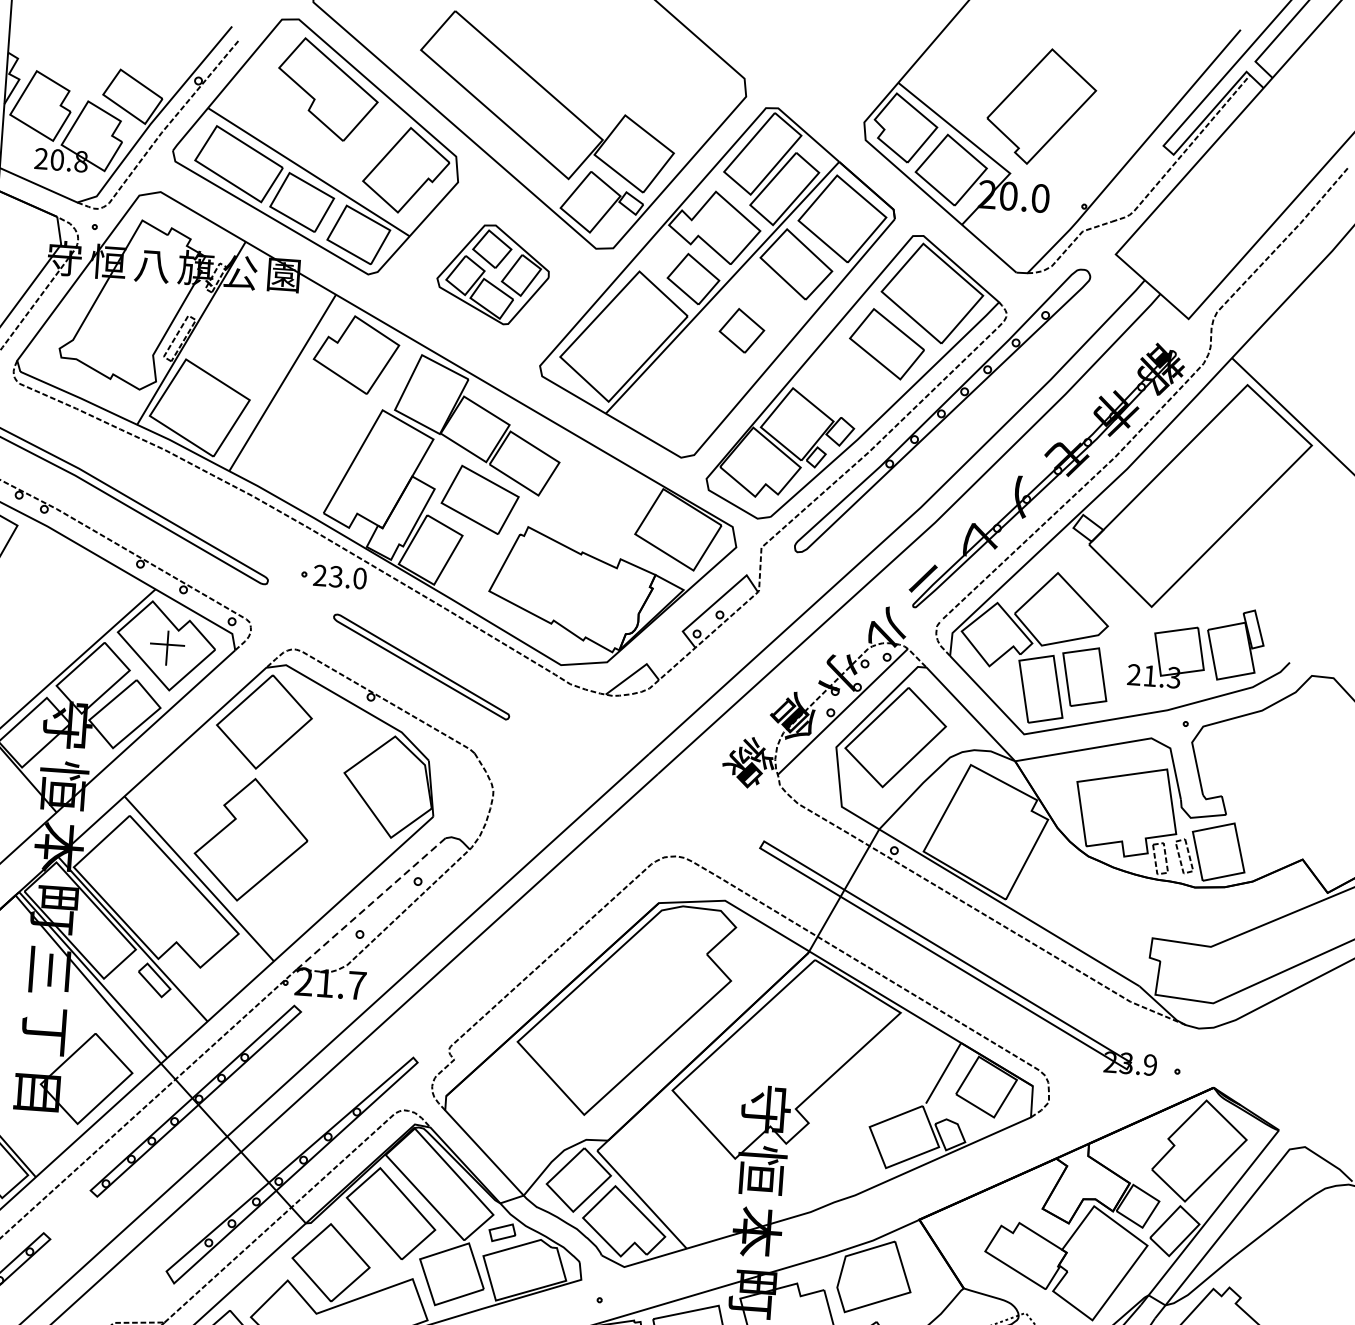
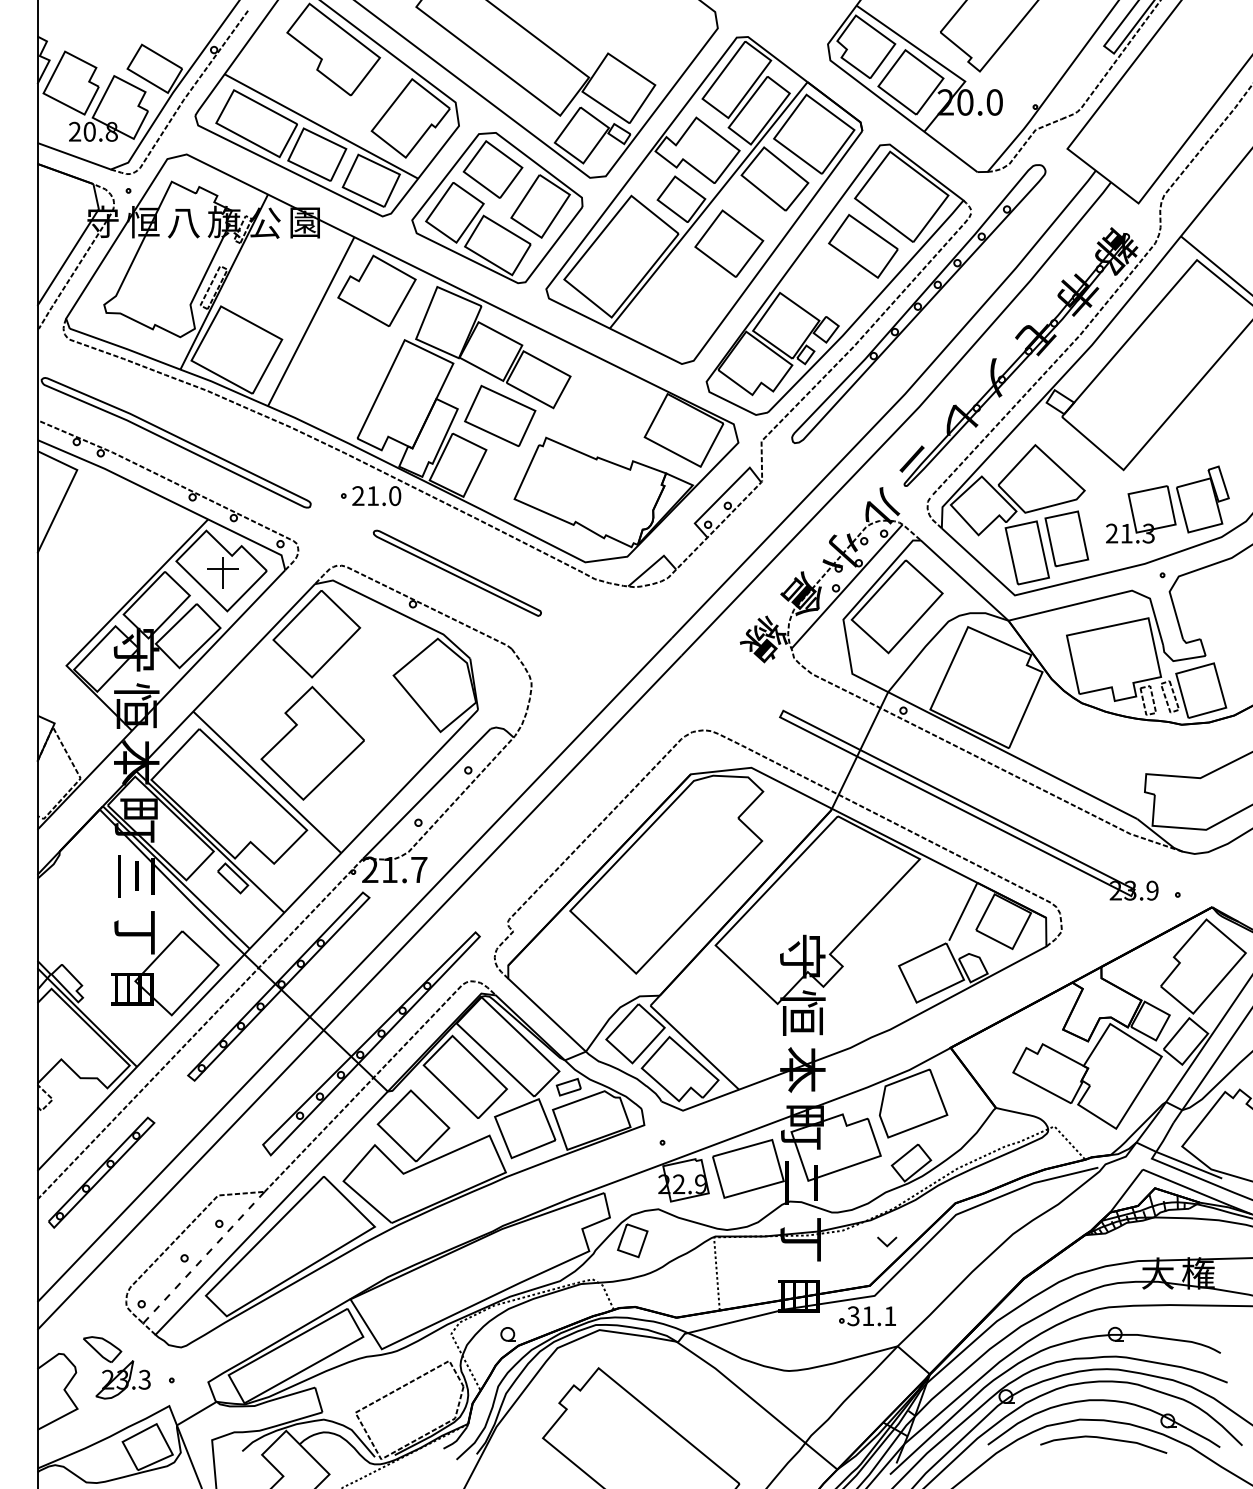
part: (493, 274) -> (497, 208), size x1.67
part: (742, 330) -> (729, 243), size x1.67
text: (335, 577) -> (372, 496), 23.0 -> 21.0
line: (370, 904) -> (426, 794), dashed -> solid

